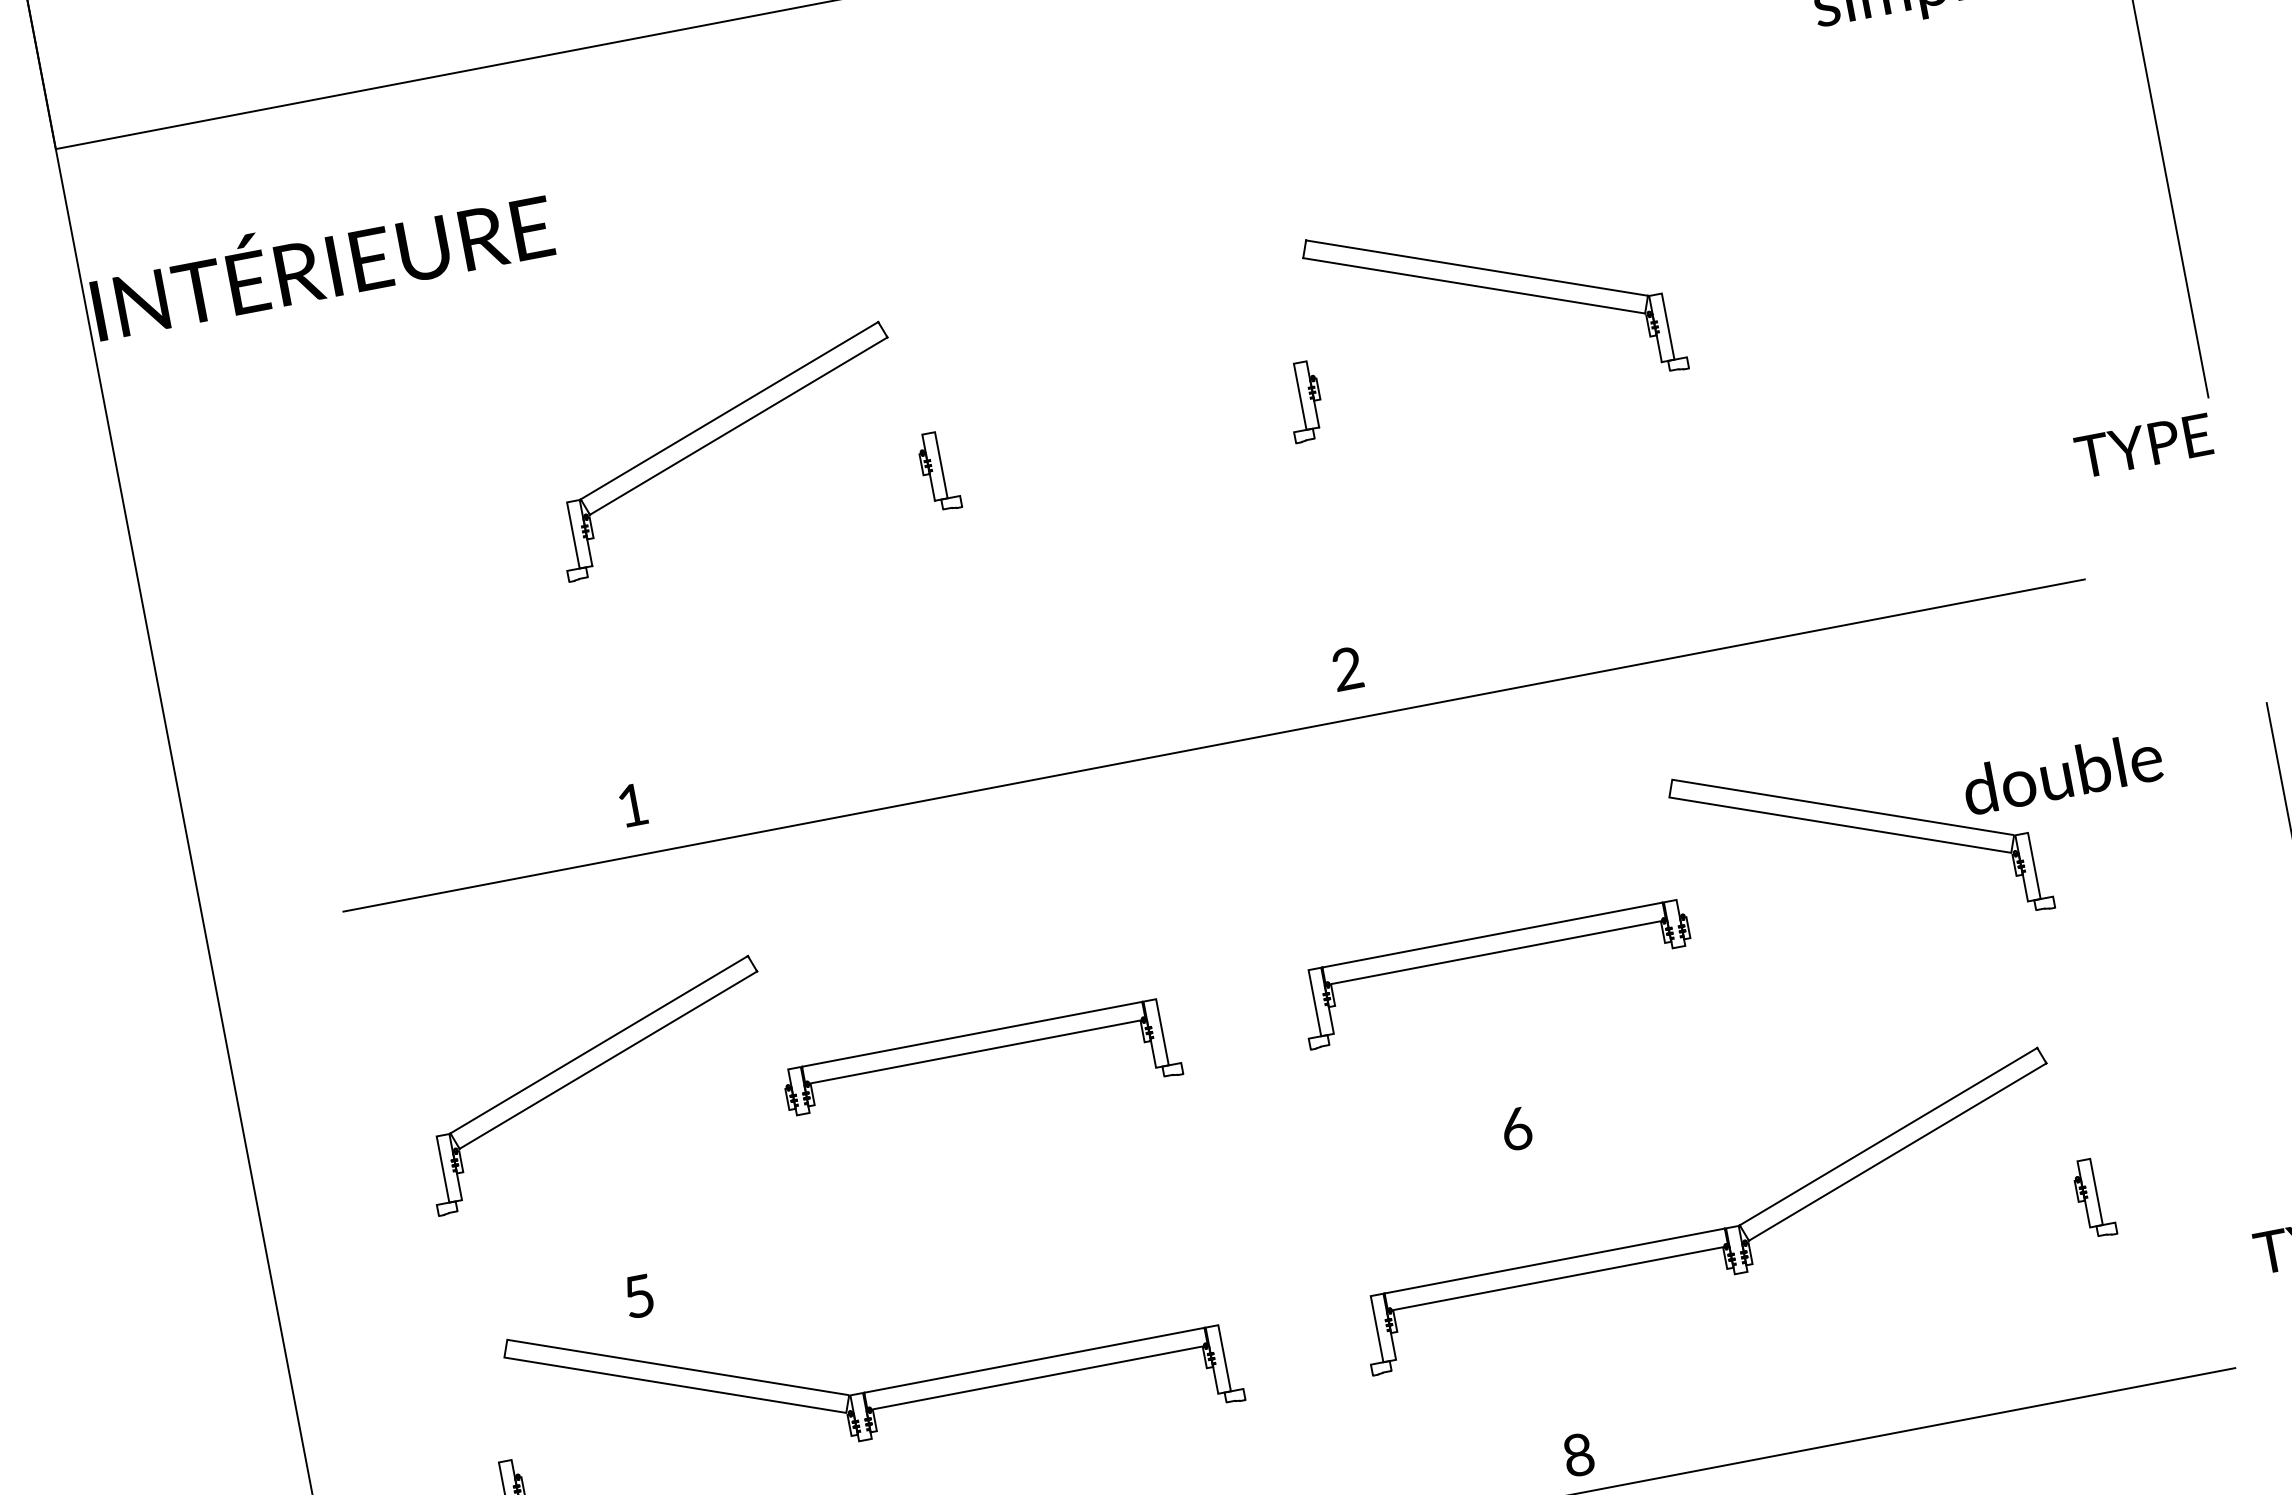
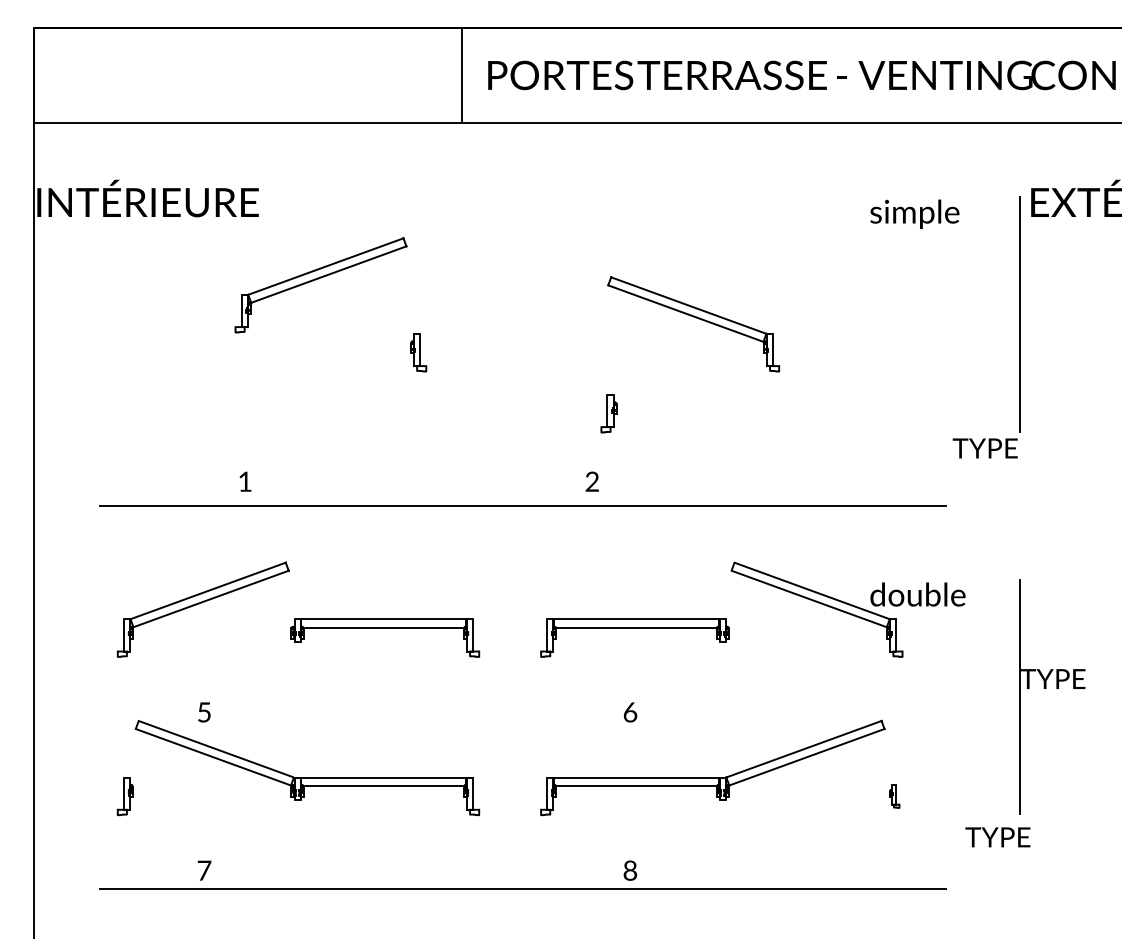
part: (1303, 401) -> (608, 413), moved
part: (719, 440) -> (318, 279), moved
part: (2093, 1198) -> (894, 796), size x0.6

